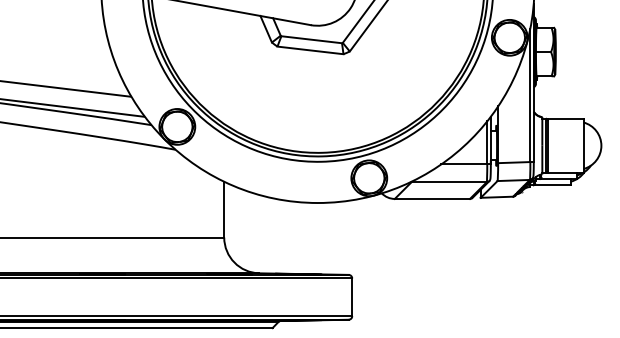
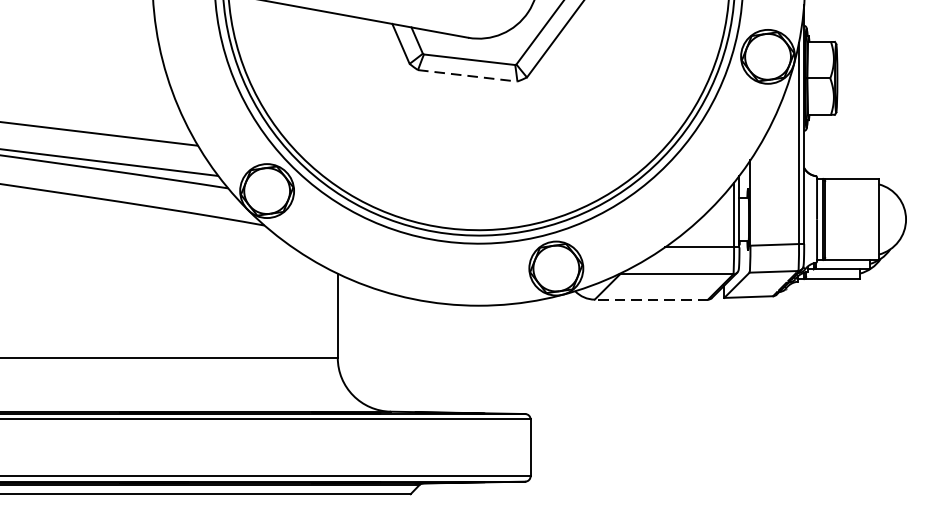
line: (310, 50) -> (467, 75), solid -> dashed
line: (432, 198) -> (651, 298), solid -> dashed

